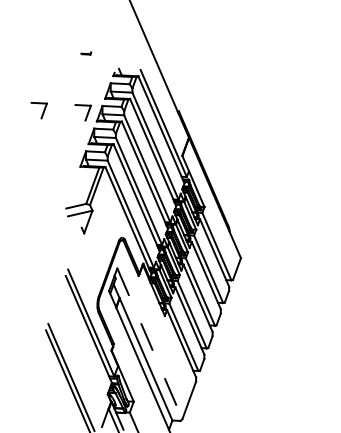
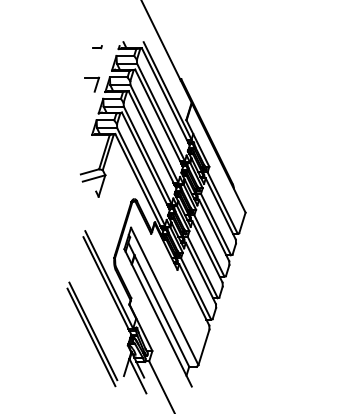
part: (86, 53) -> (97, 47), moved
part: (39, 110) -> (51, 84), removed
line: (149, 343) -> (164, 296), dashed -> solid

